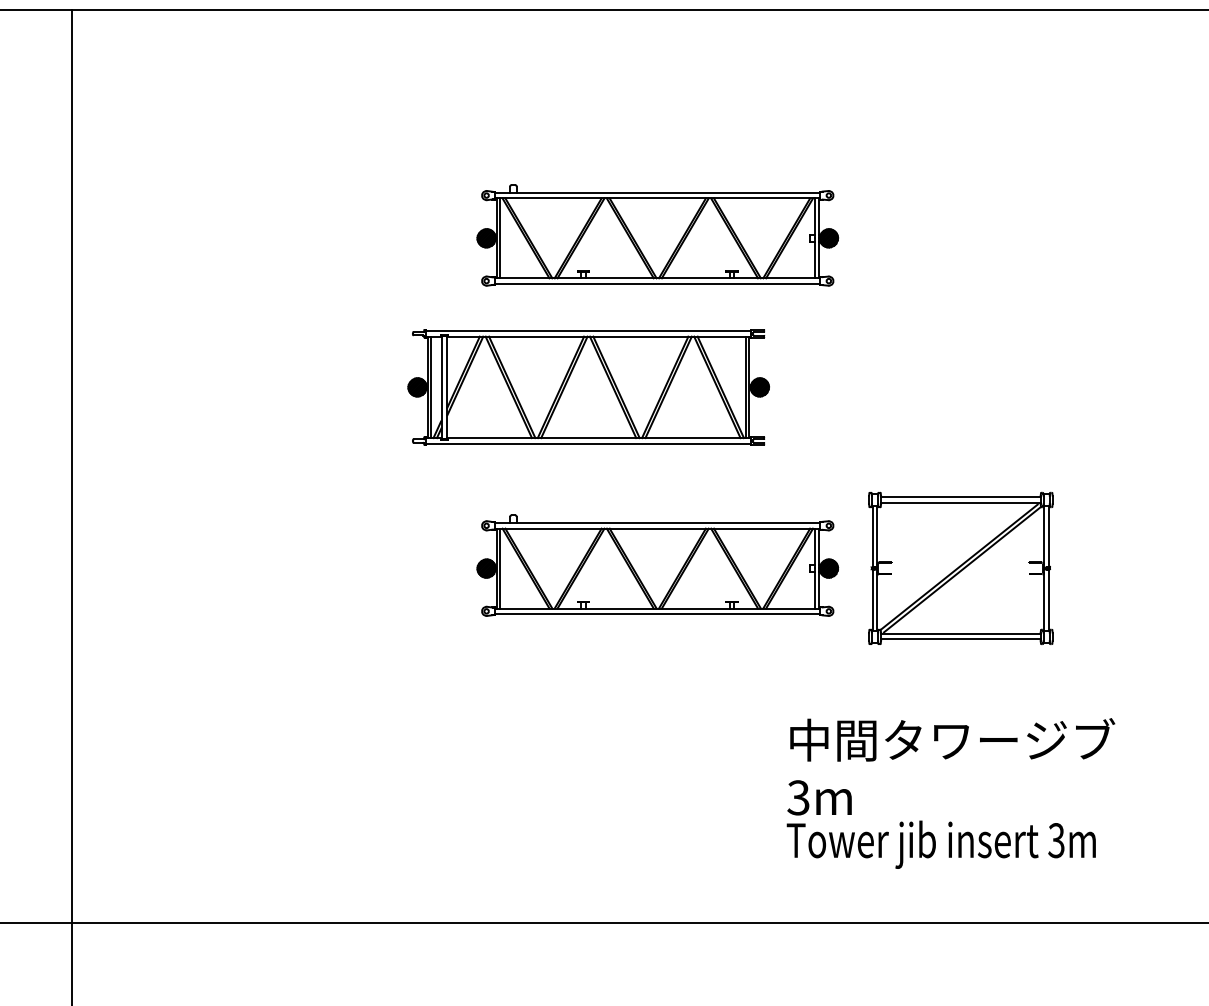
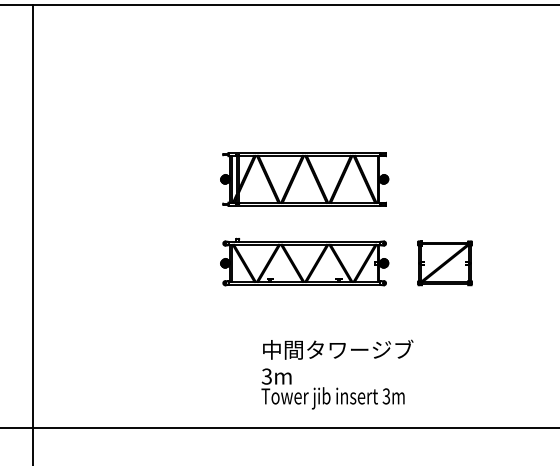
part: (657, 234) -> (304, 108), removed
part: (588, 387) -> (304, 179), moved
part: (959, 568) -> (444, 263), size x0.62
text: (950, 793) -> (337, 374), moved

